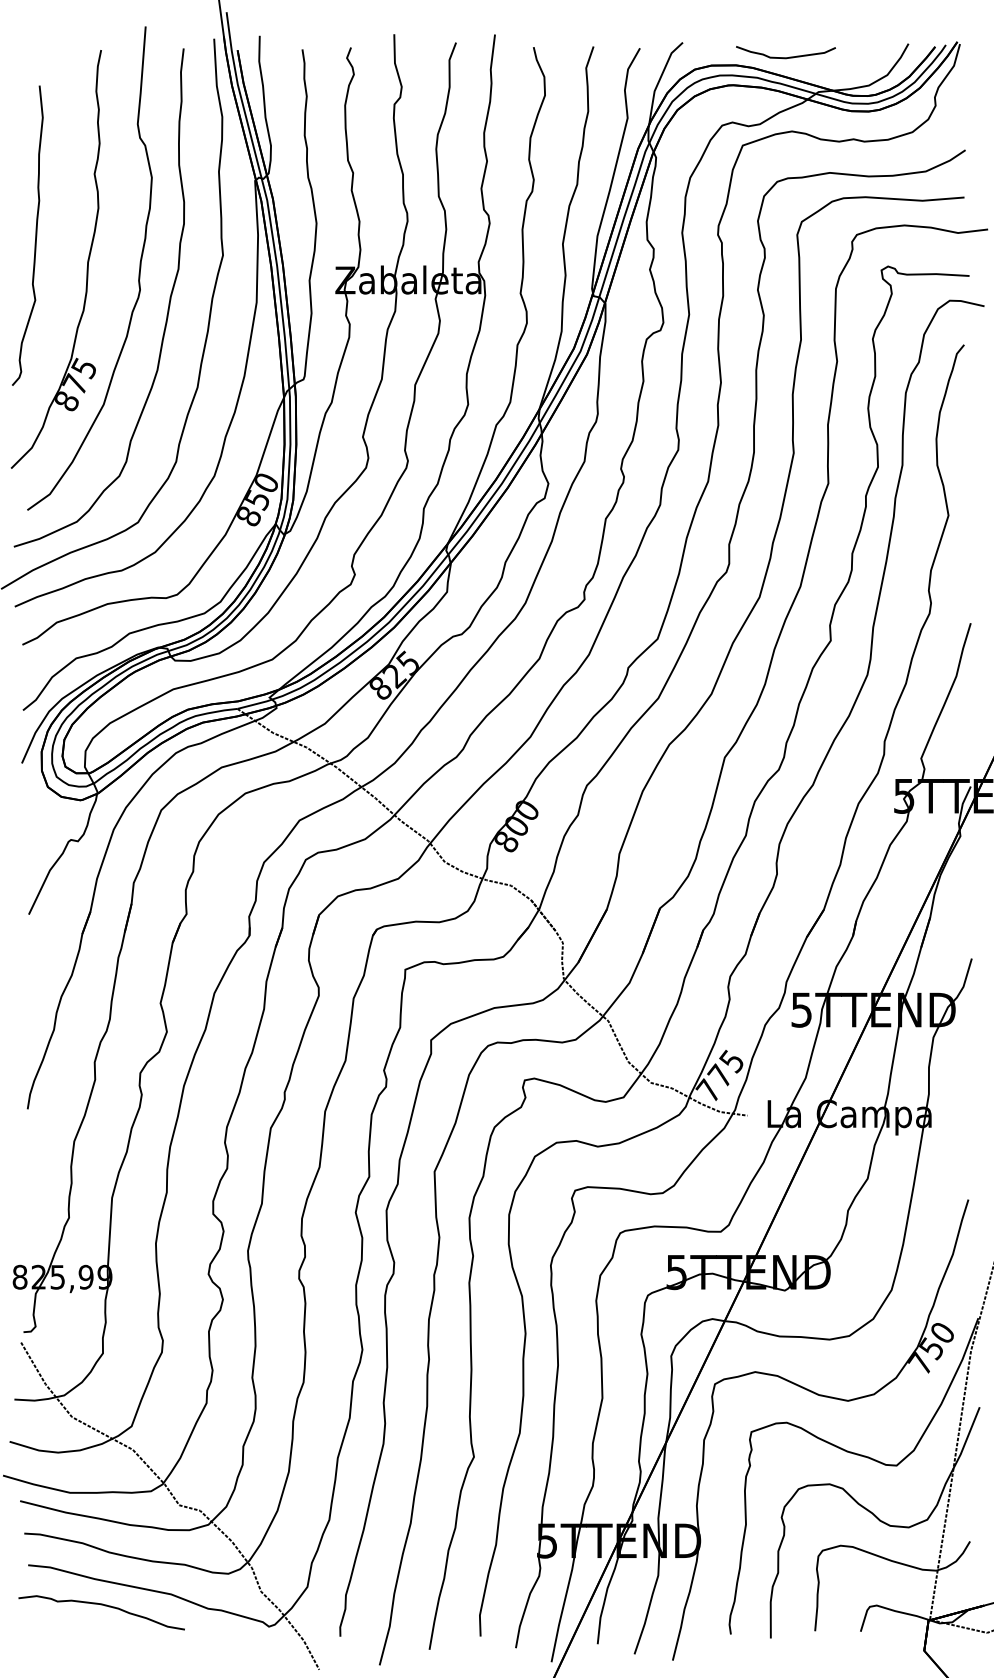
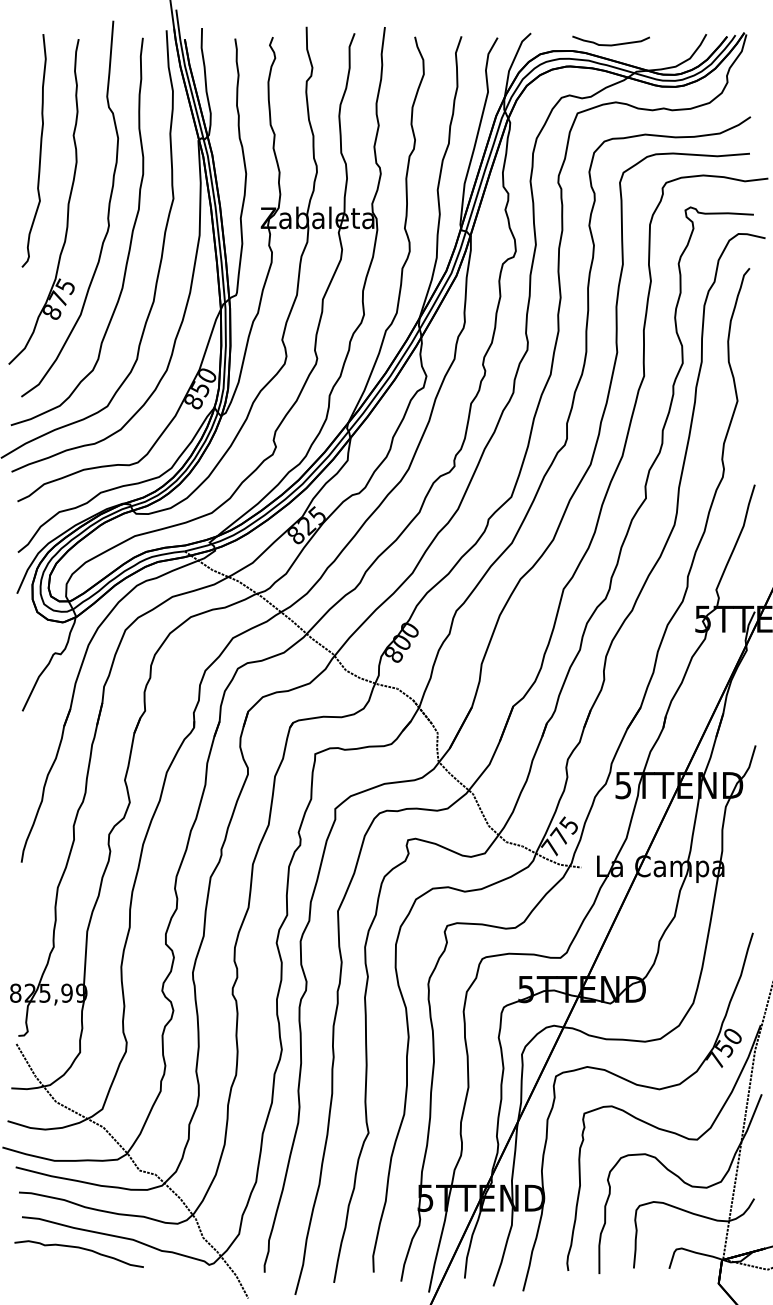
part: (35, 235) -> (40, 150), moved

